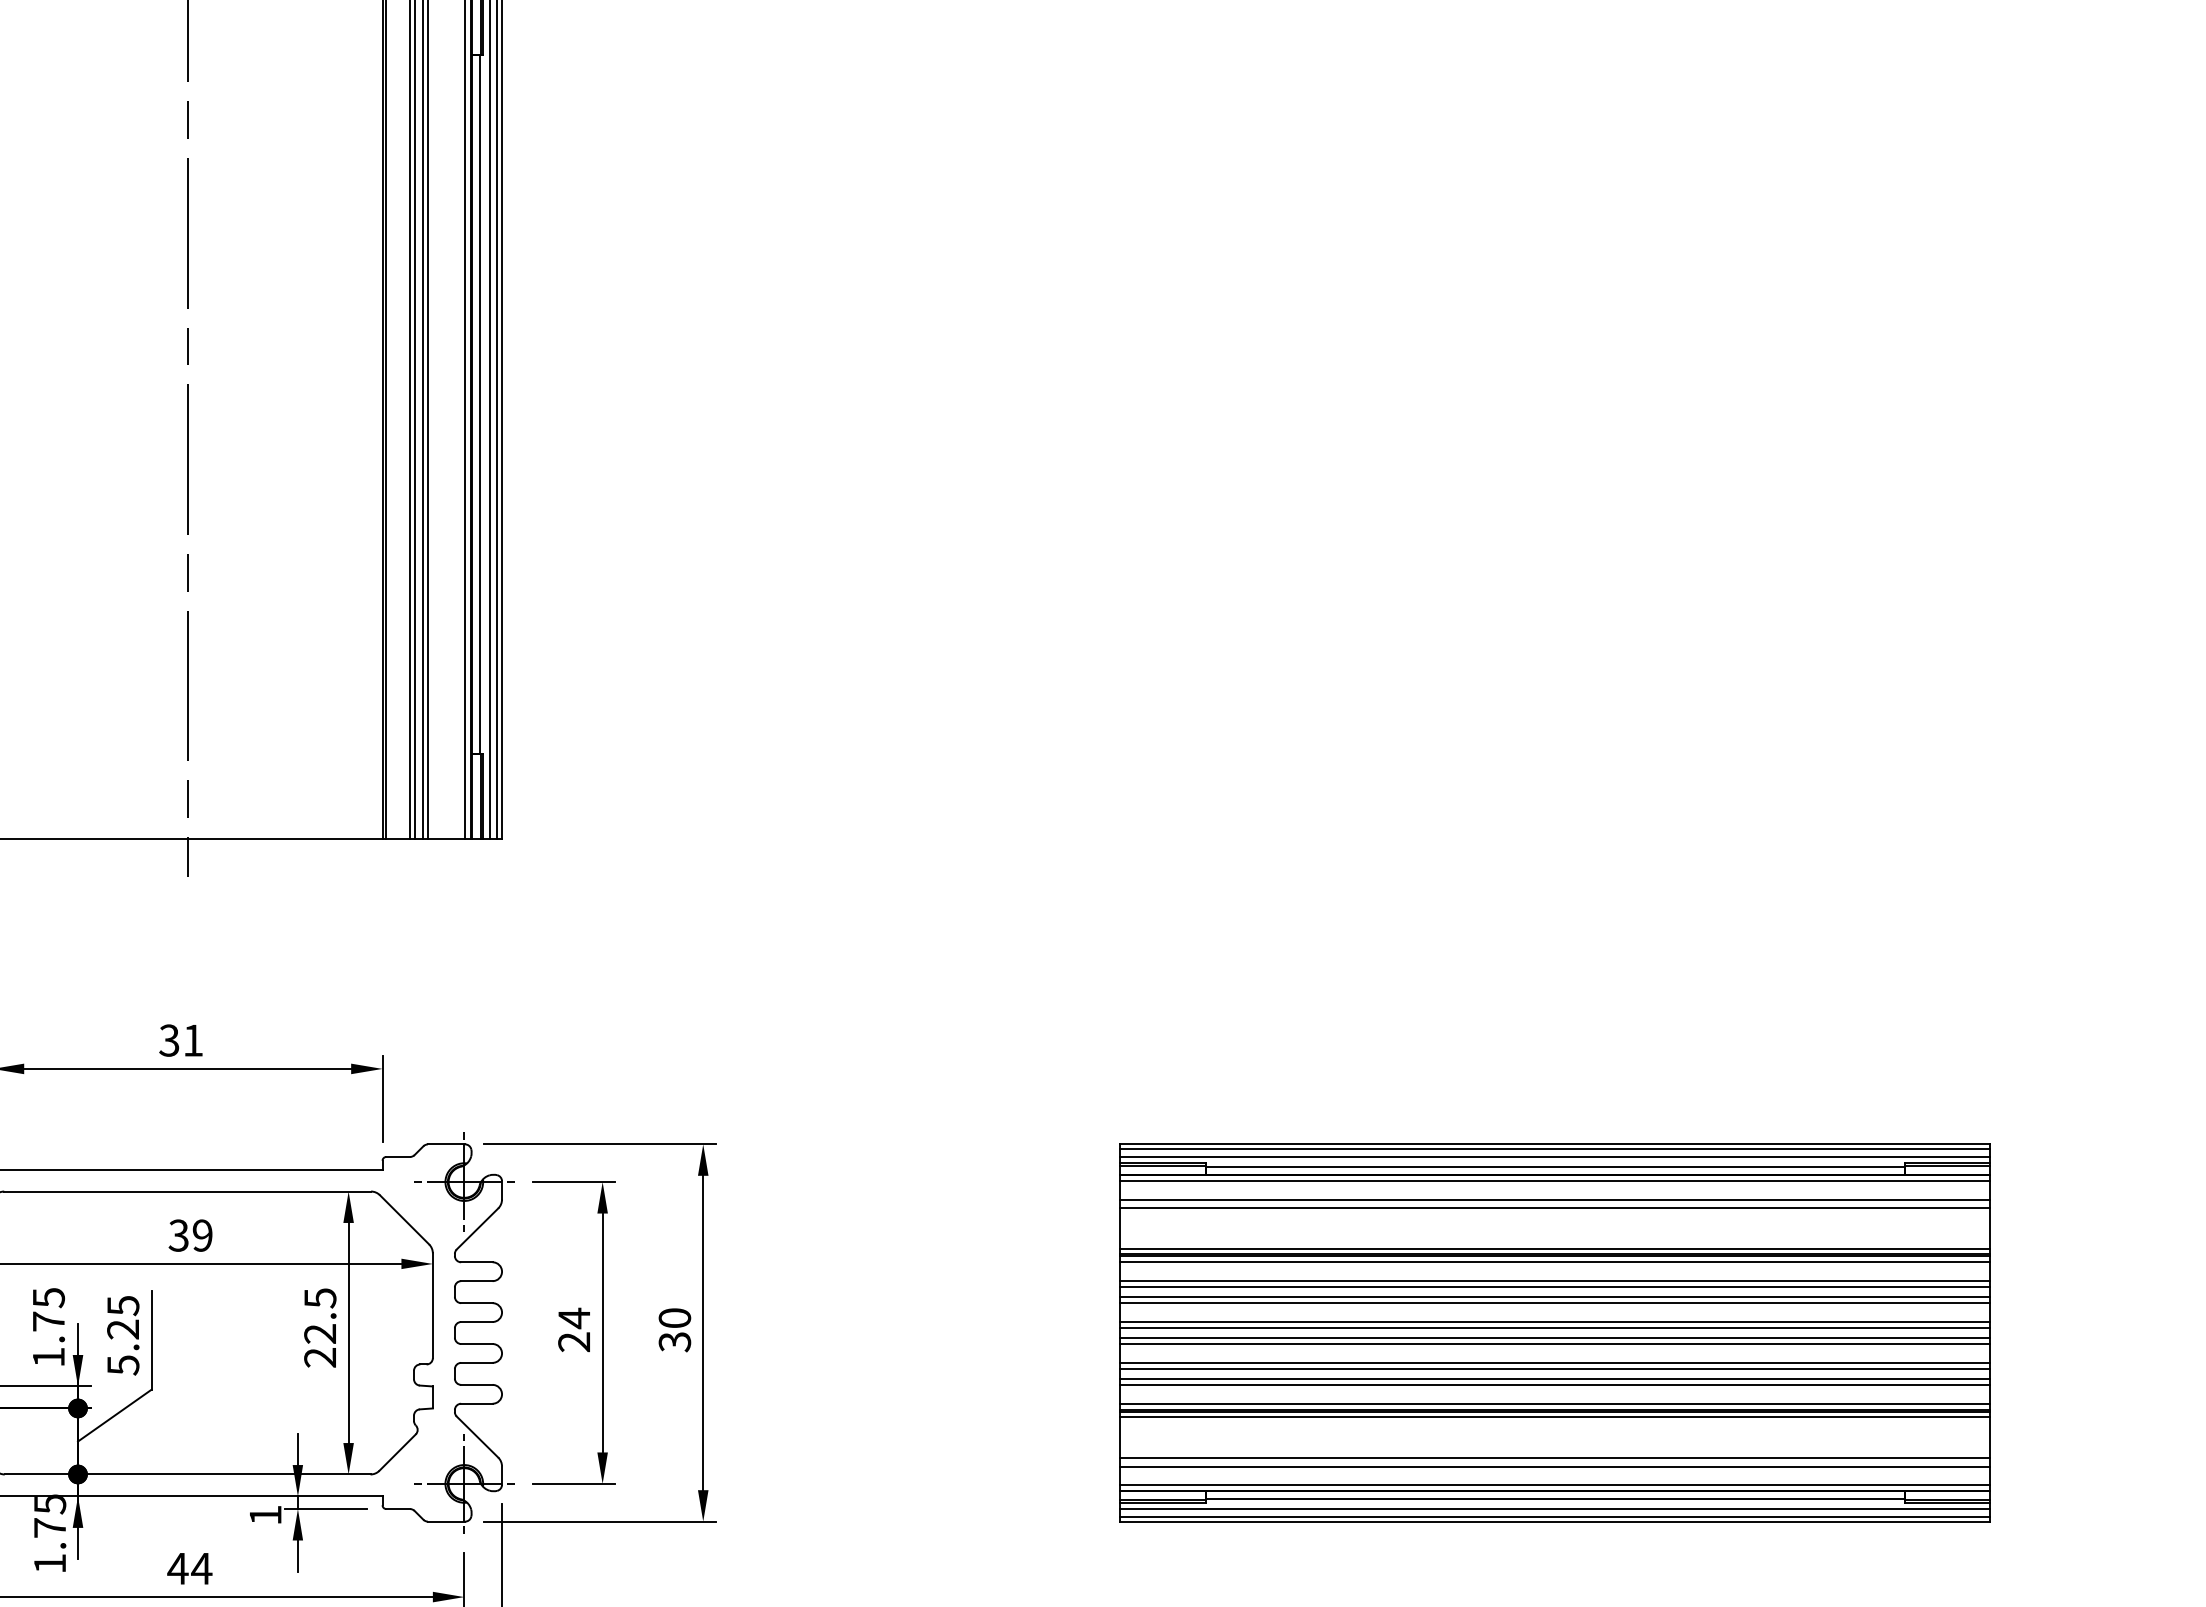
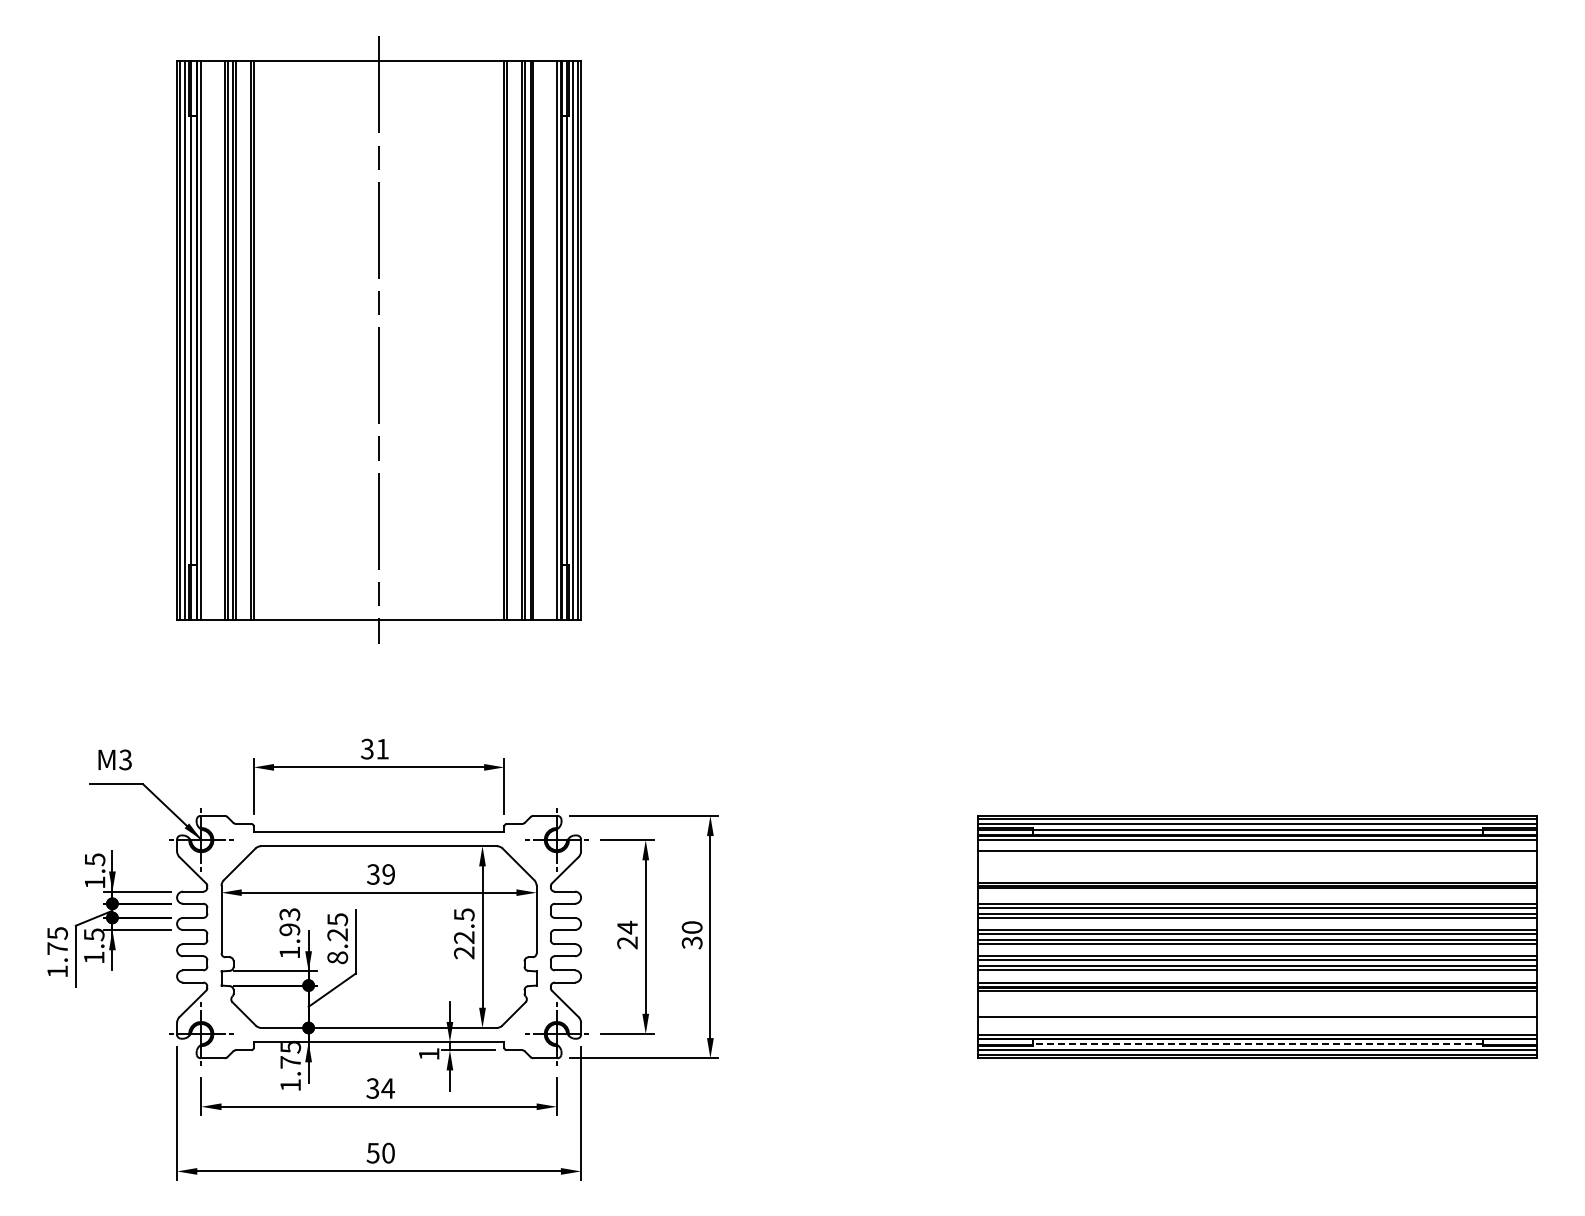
line: (1554, 1209) -> (1257, 857), removed
line: (1554, 1262) -> (1257, 891), removed
text: (48, 1310) -> (289, 922), 1.75 -> 1.93
text: (122, 1364) -> (337, 957), 5.25 -> 8.25
line: (1554, 1465) -> (1257, 1022), removed
line: (1554, 1498) -> (1257, 1043), solid -> dashed
text: (177, 1568) -> (372, 1088), 44 -> 34

